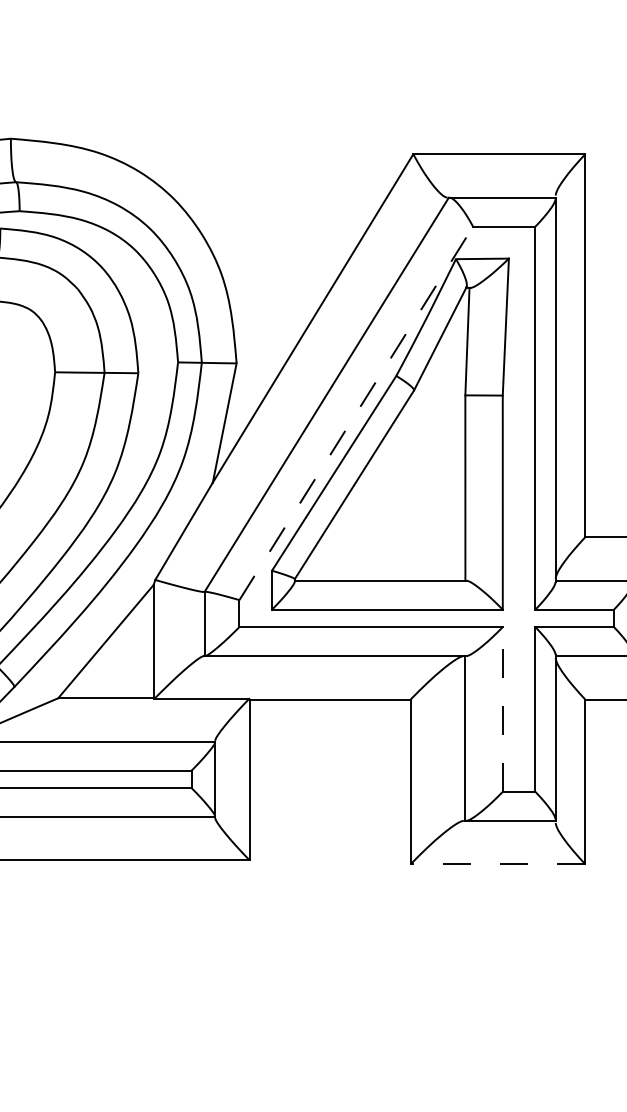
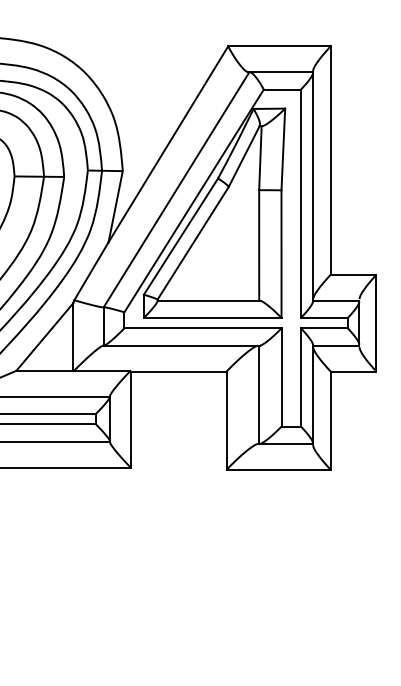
line: (356, 412) -> (194, 200), dashed -> solid
line: (502, 707) -> (281, 376), dashed -> solid
line: (497, 863) -> (278, 469), dashed -> solid

